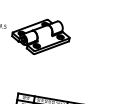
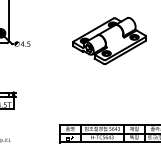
part: (40, 36) -> (109, 40), moved

